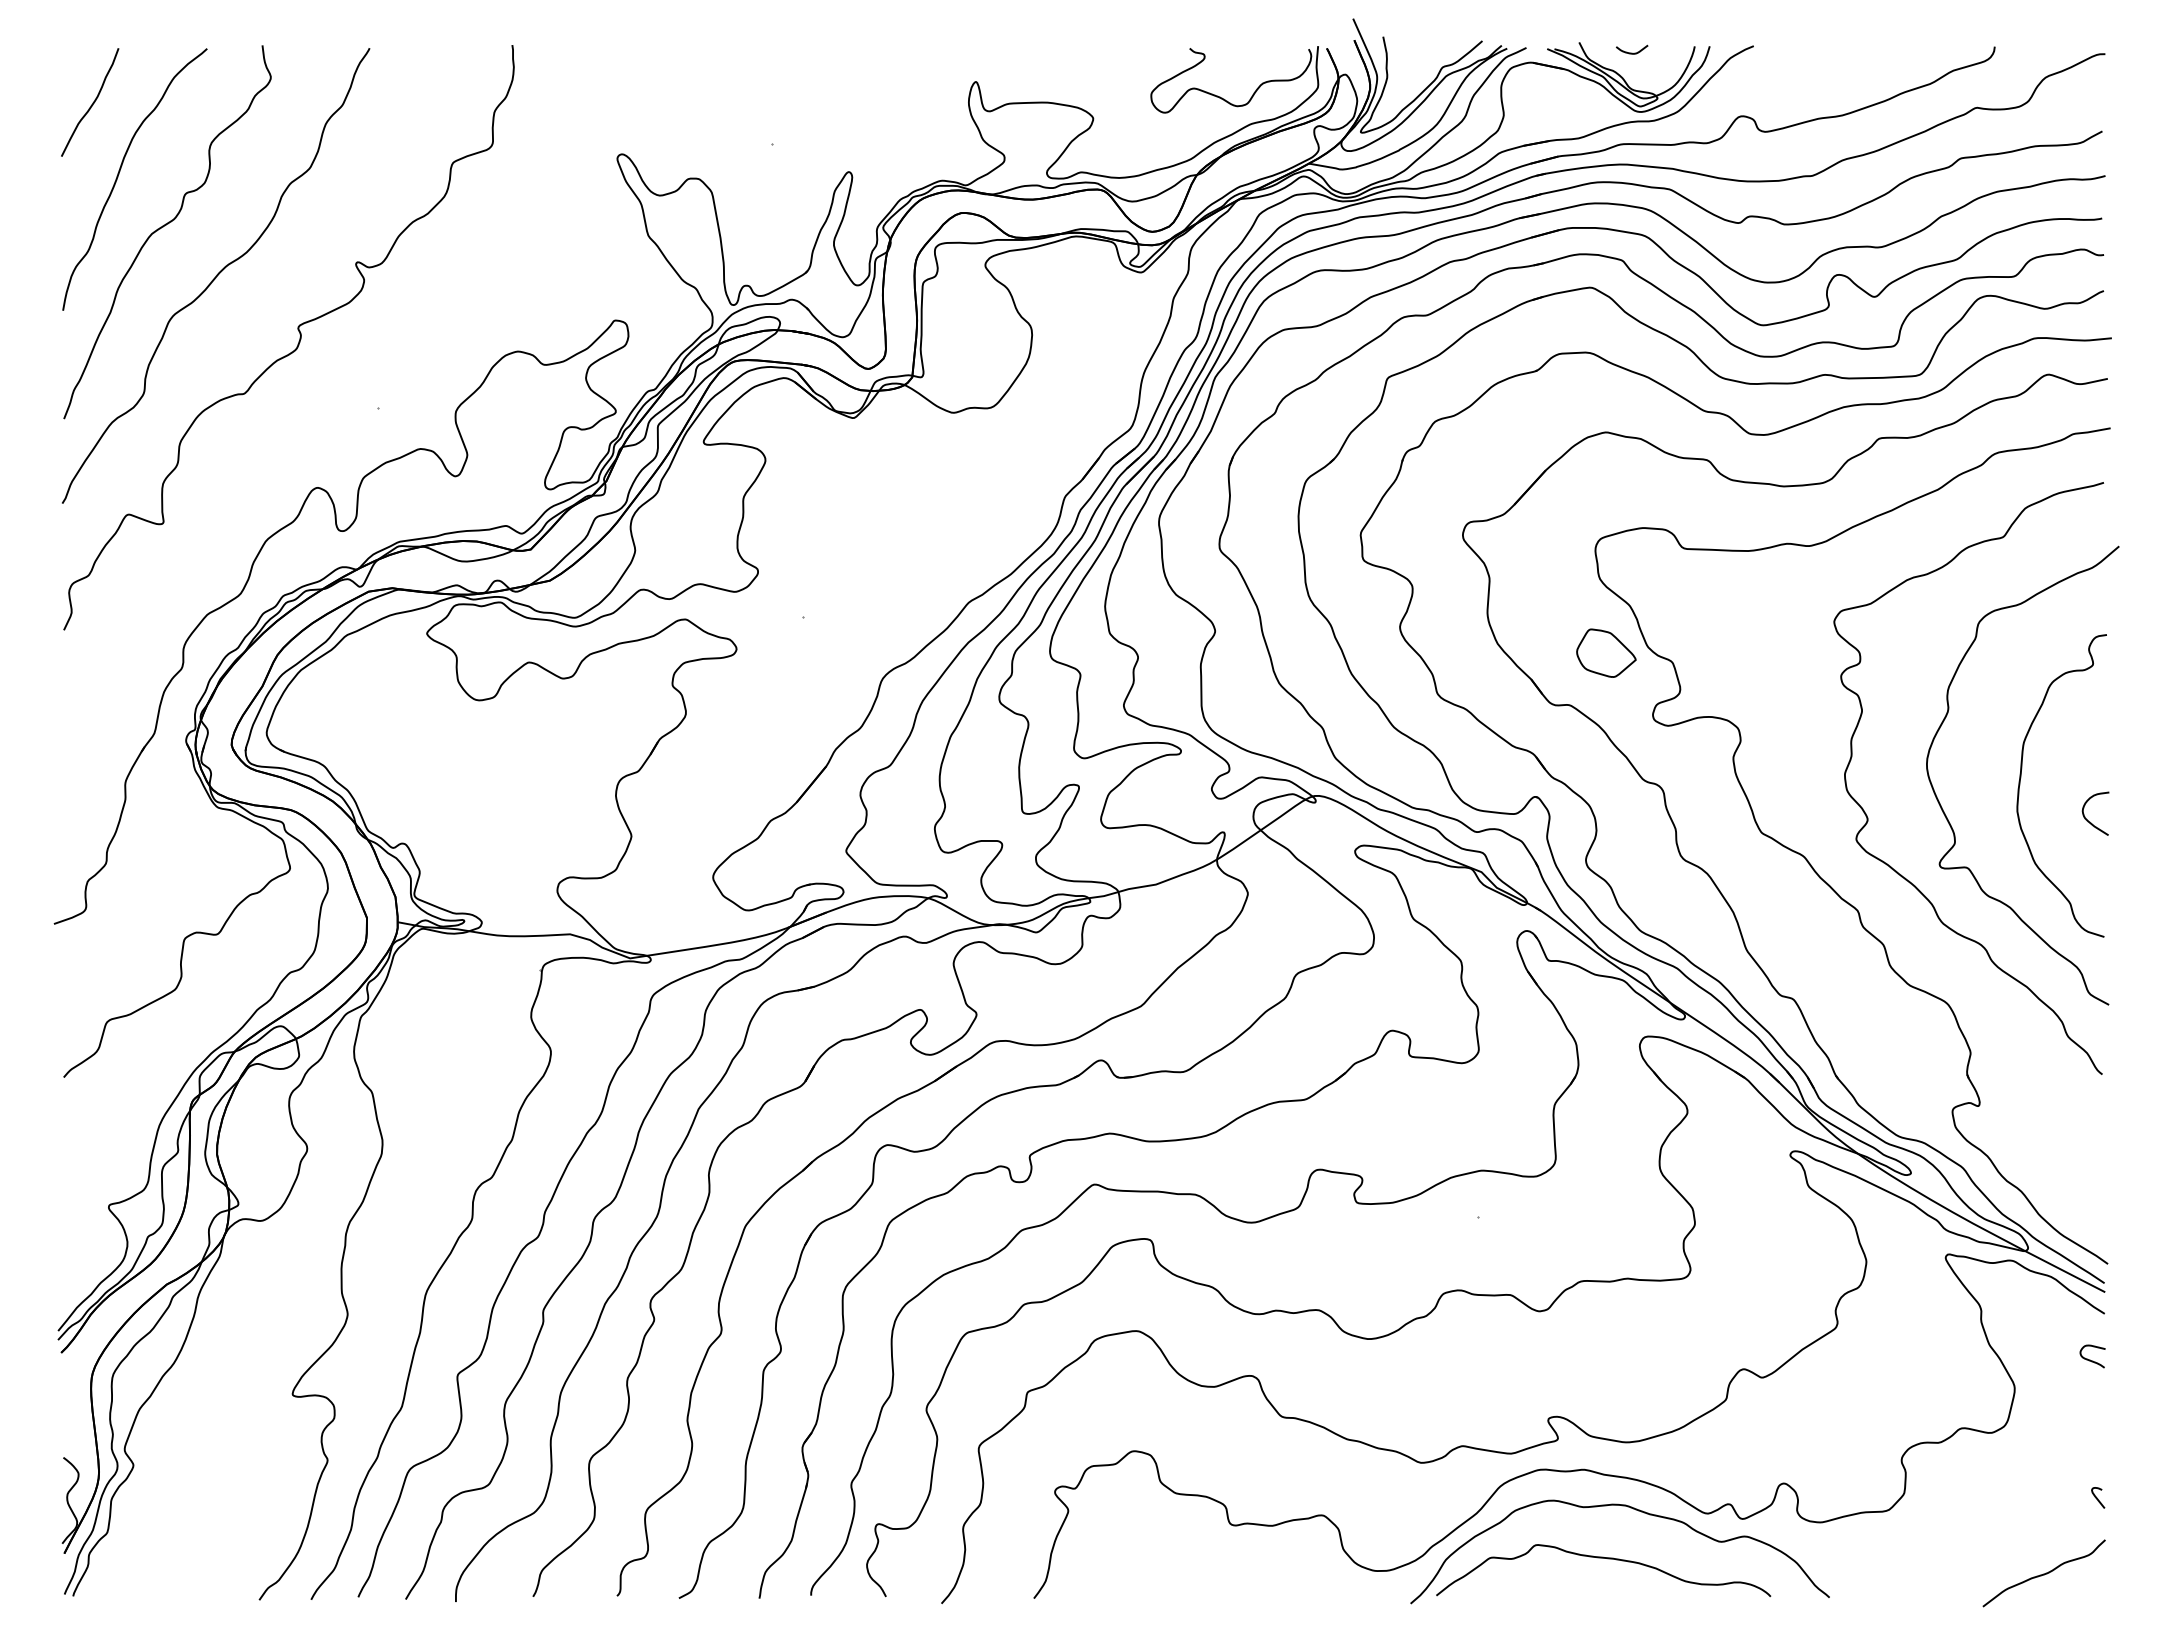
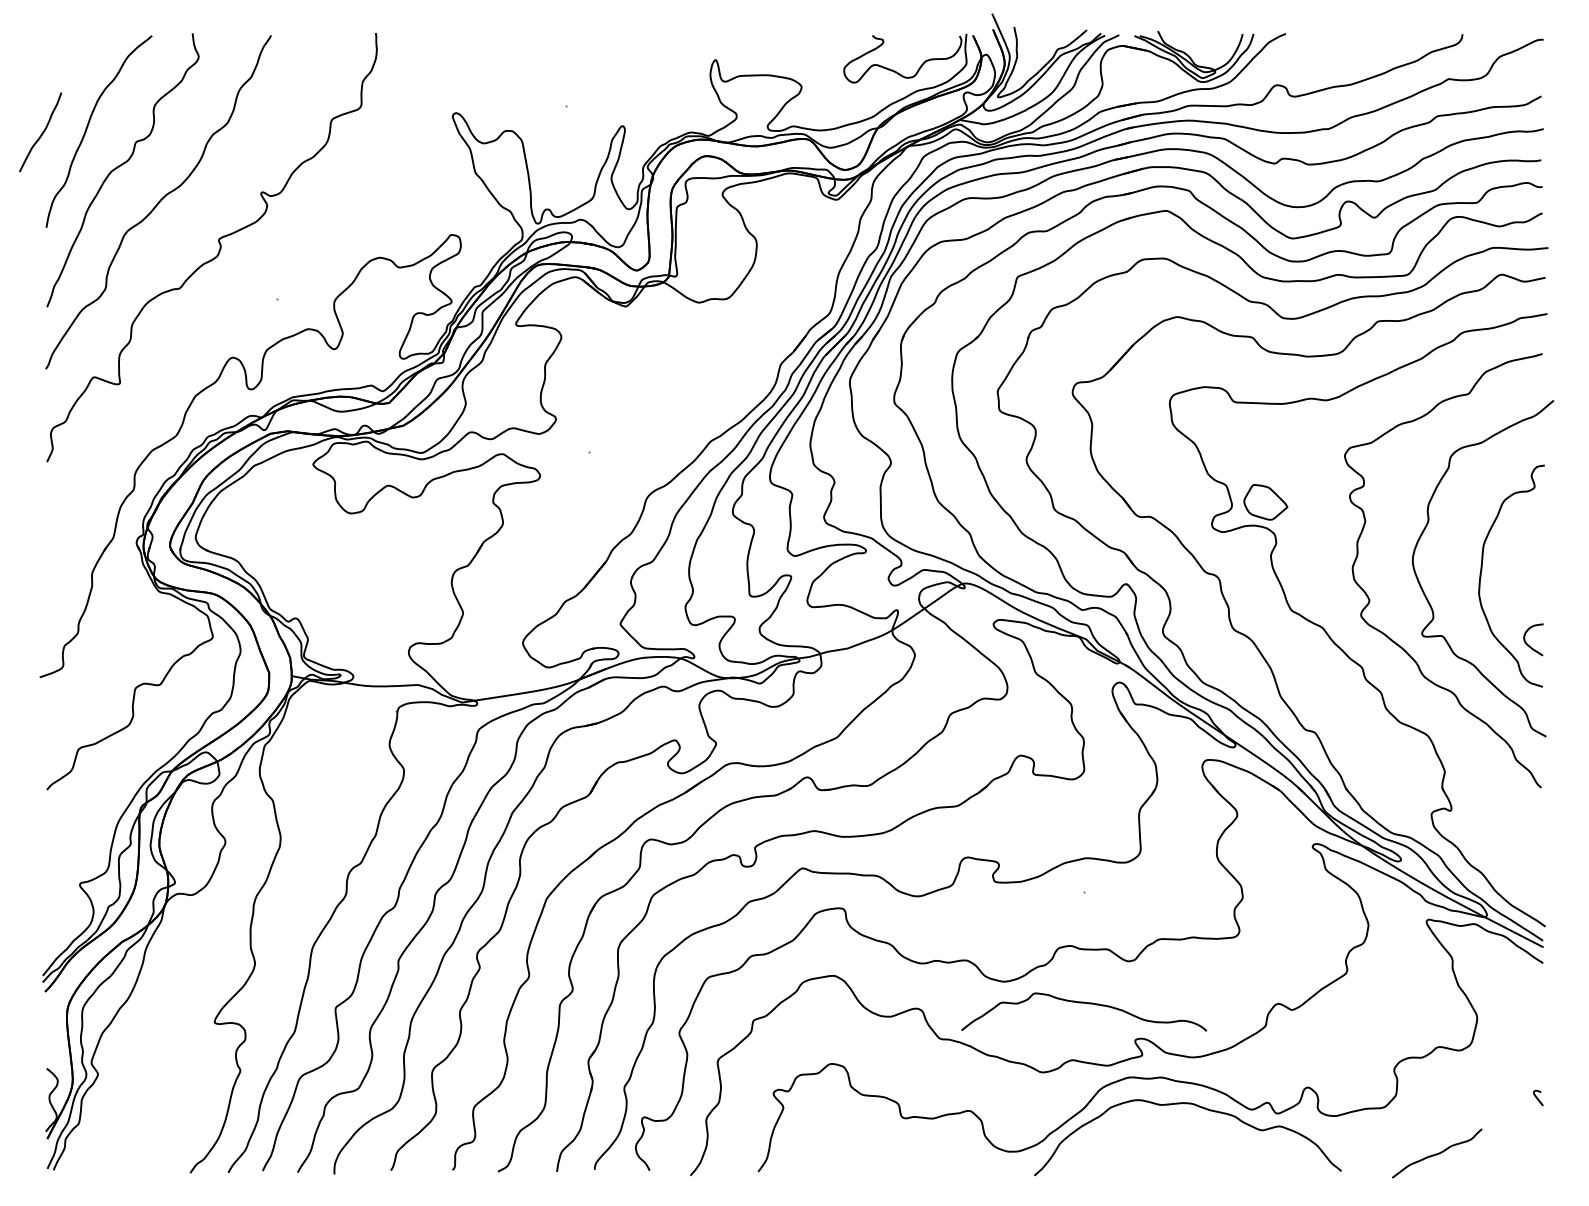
curve: (1632, 52) -> (1196, 38), removed
curve: (92, 102) -> (42, 132), moved
part: (1606, 652) -> (1265, 501), moved
curve: (2091, 822) -> (1530, 646), moved
curve: (2090, 1359) -> (1532, 996), removed
curve: (1607, 1559) -> (1087, 1004), moved
curve: (2043, 1573) -> (1436, 1153), moved

